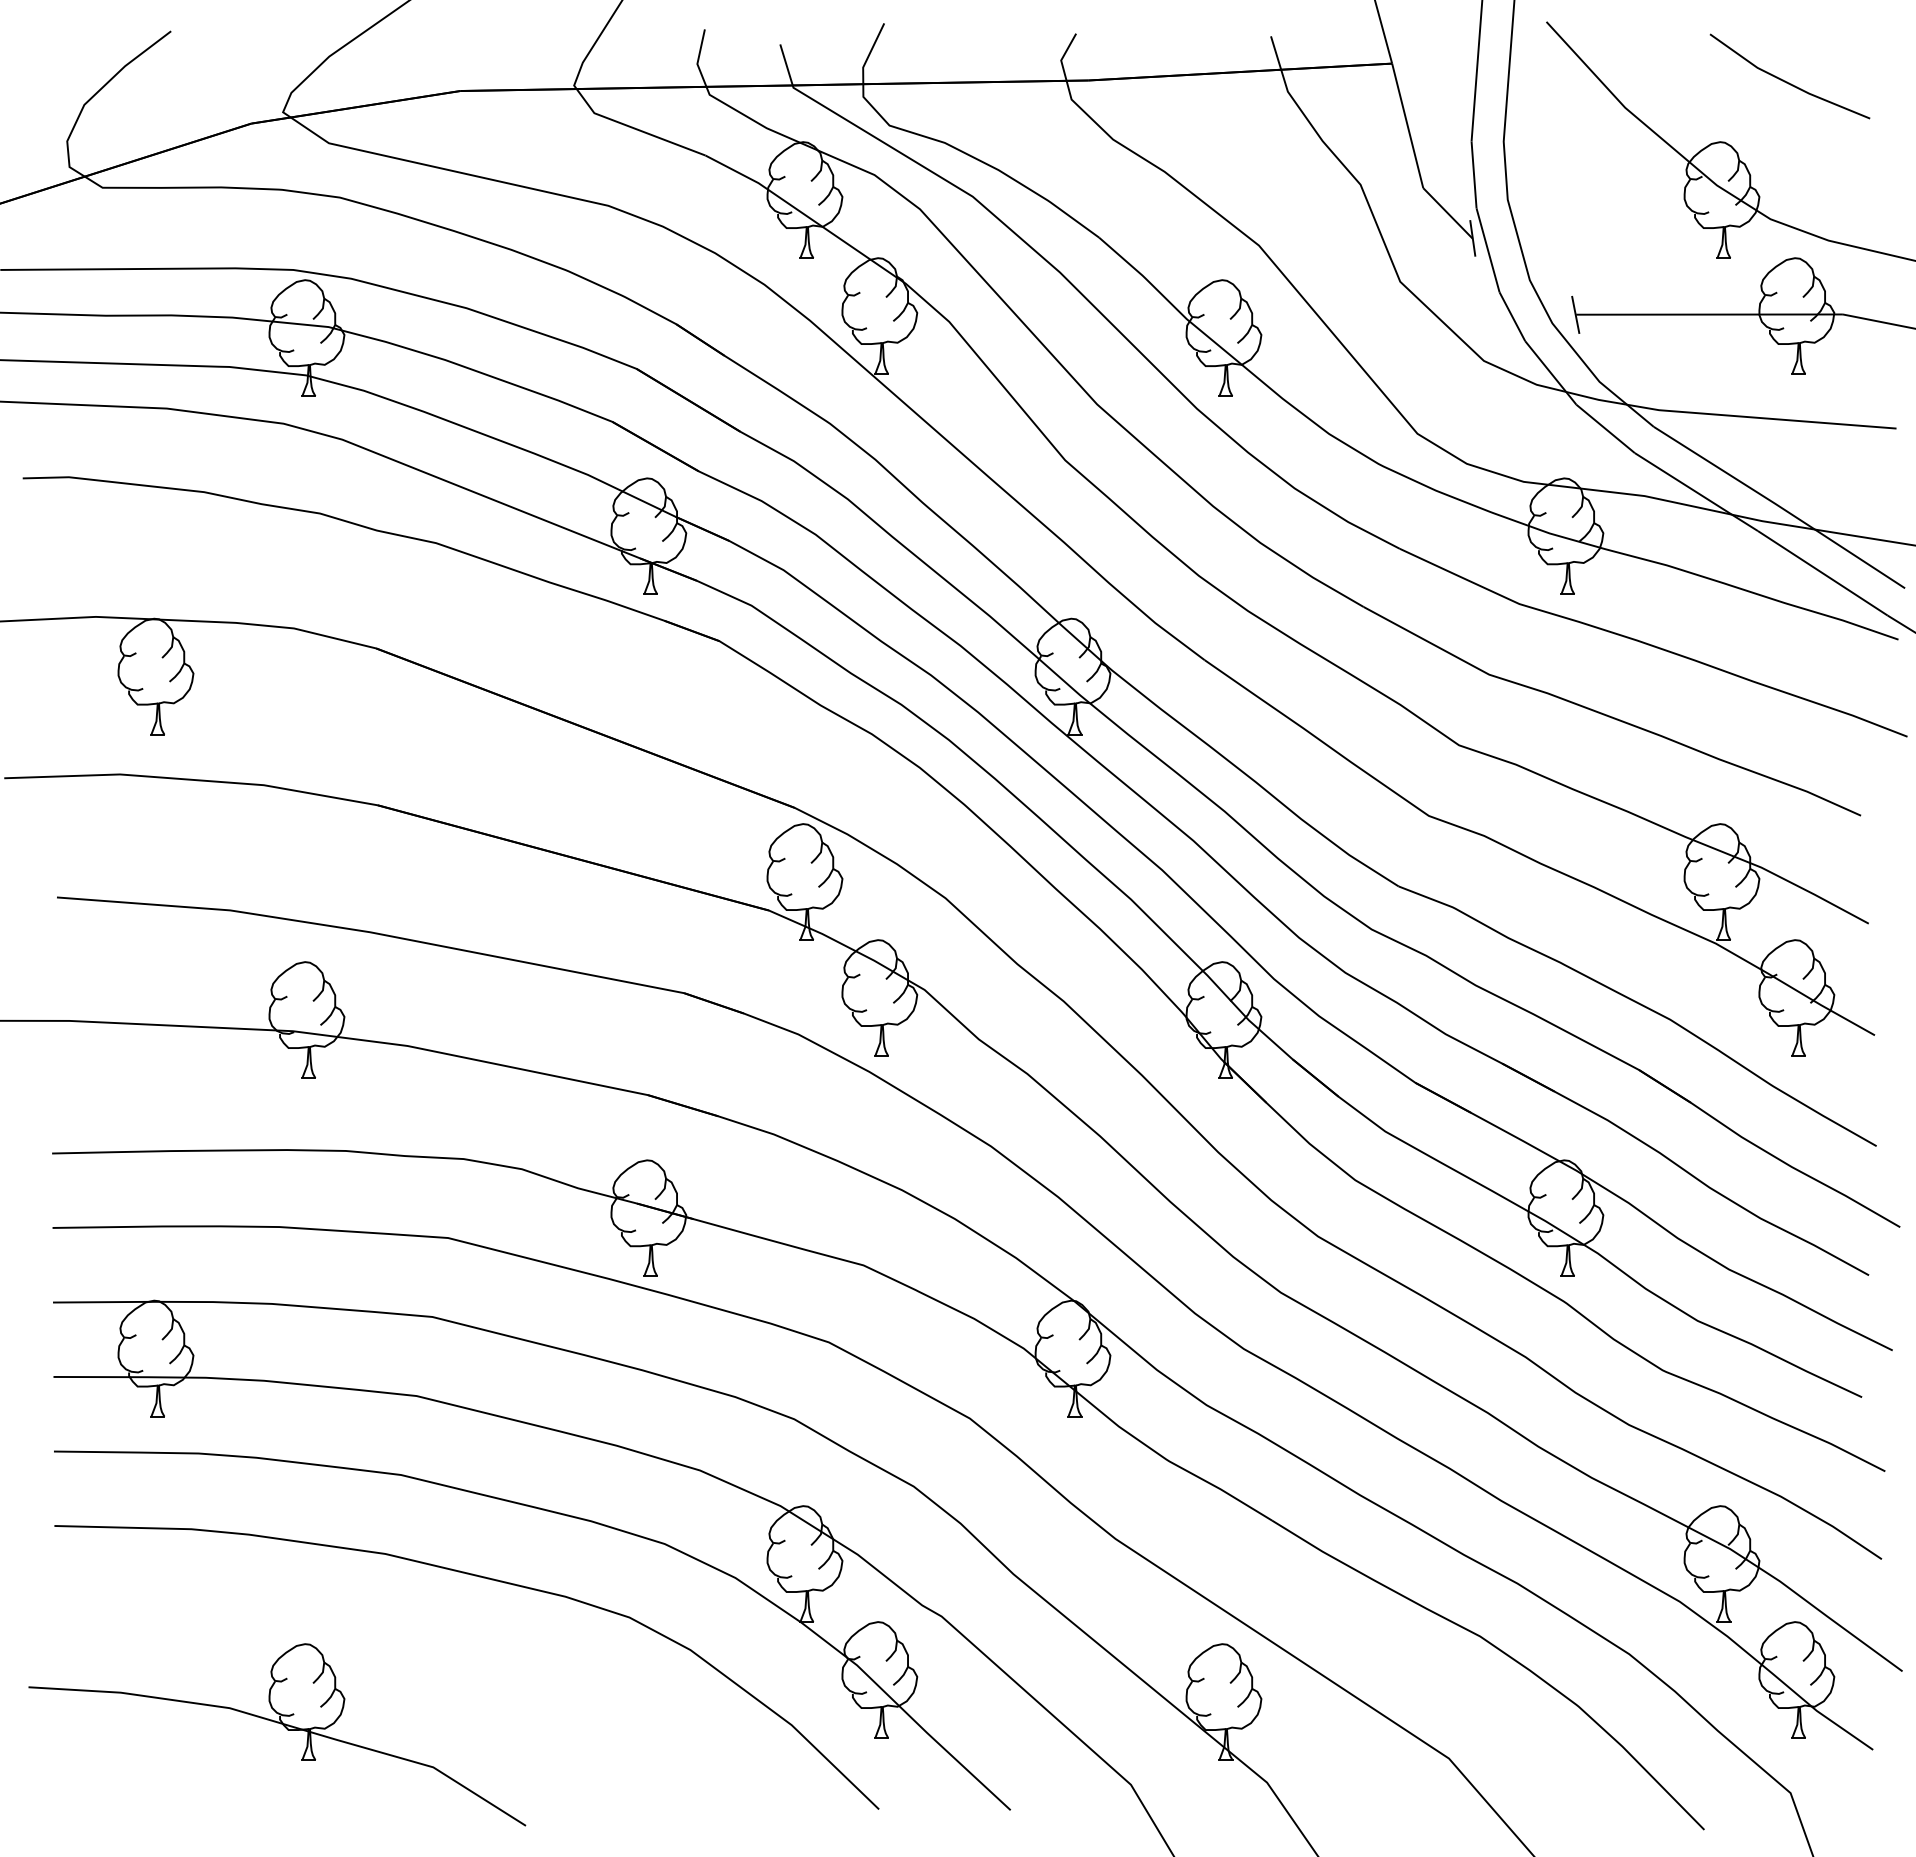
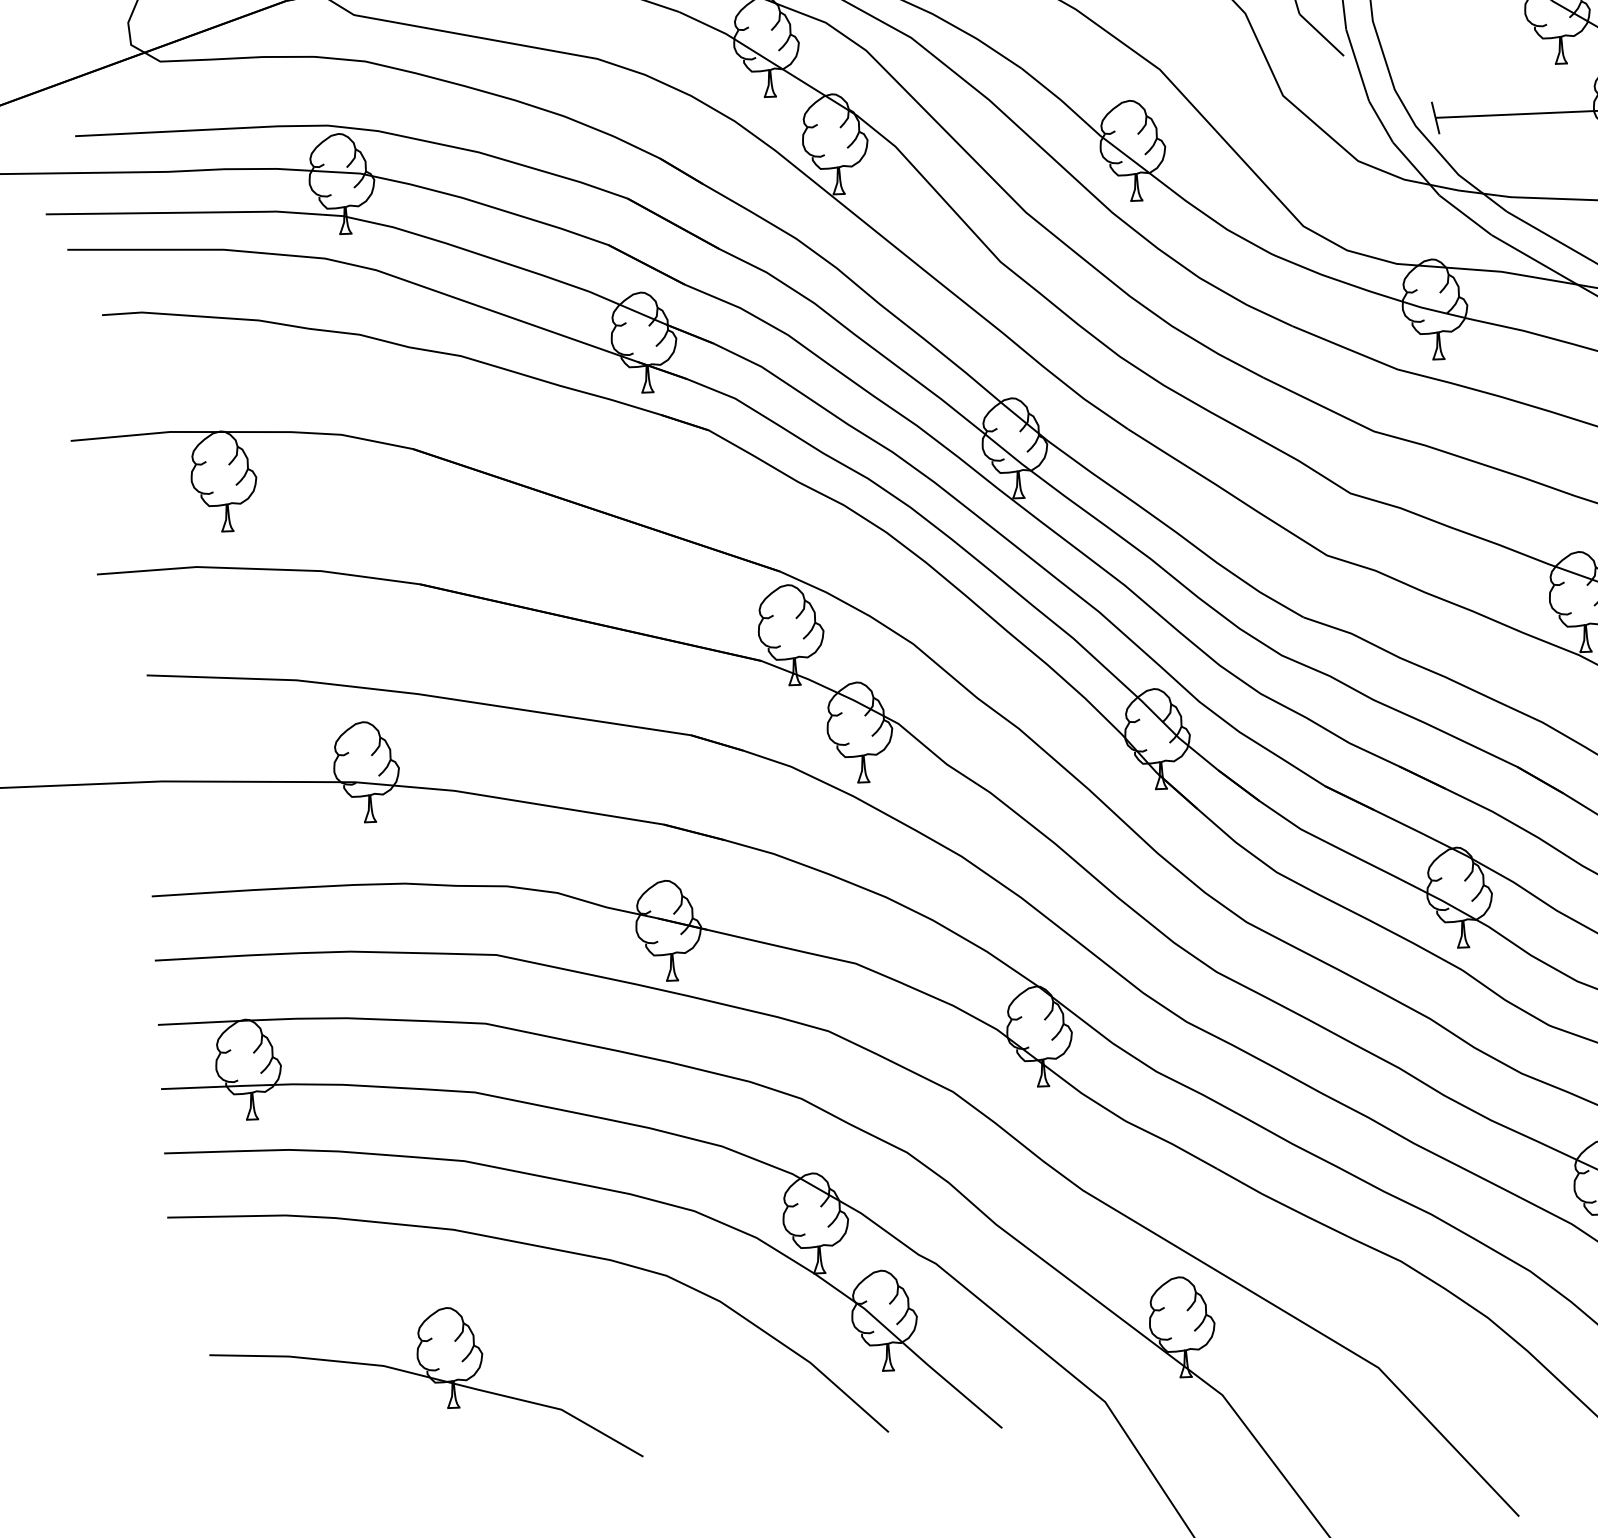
line: (1472, 238) -> (1343, 55), removed
part: (284, 1727) -> (431, 1380), moved

